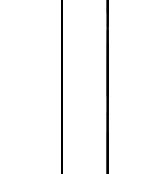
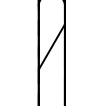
hatch: (84, 59) -> (51, 46), added

